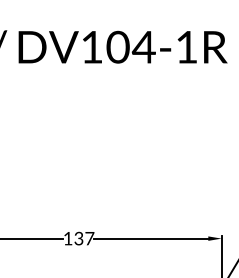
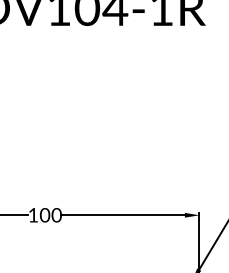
text: (84, 238) -> (51, 215), 137 -> 100

